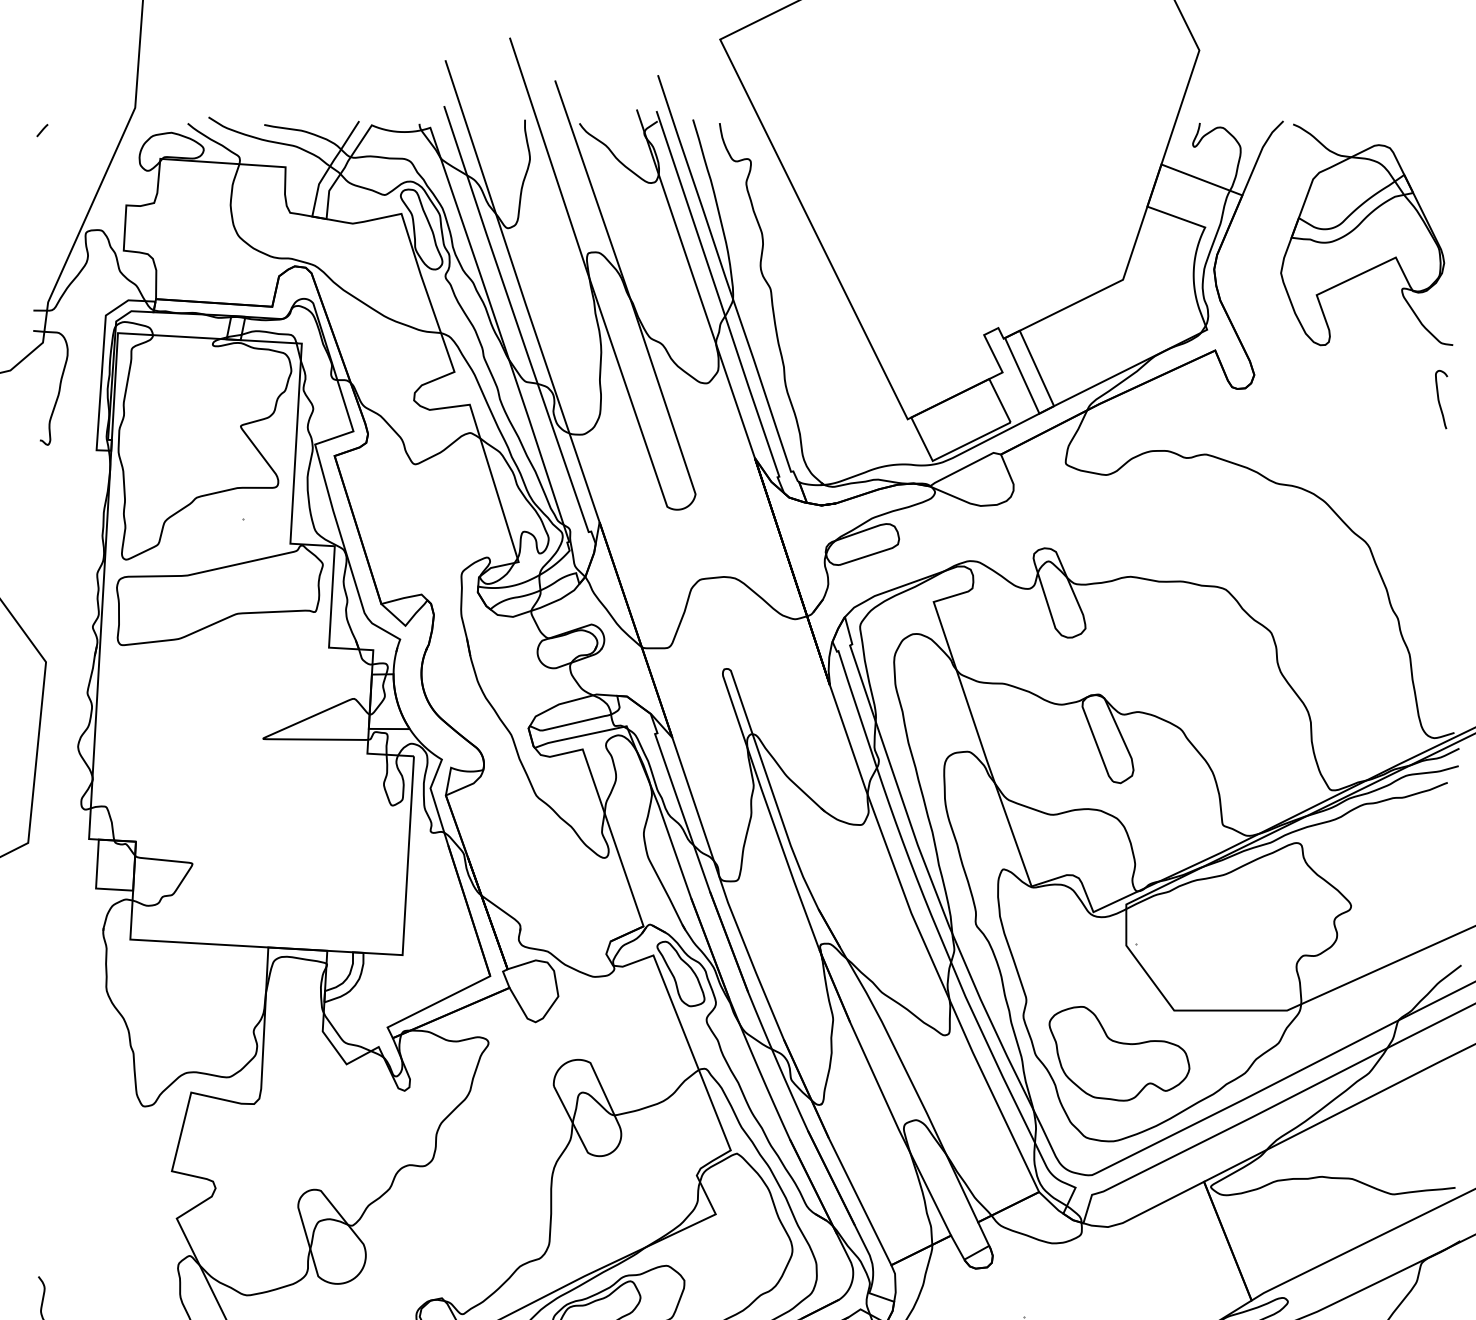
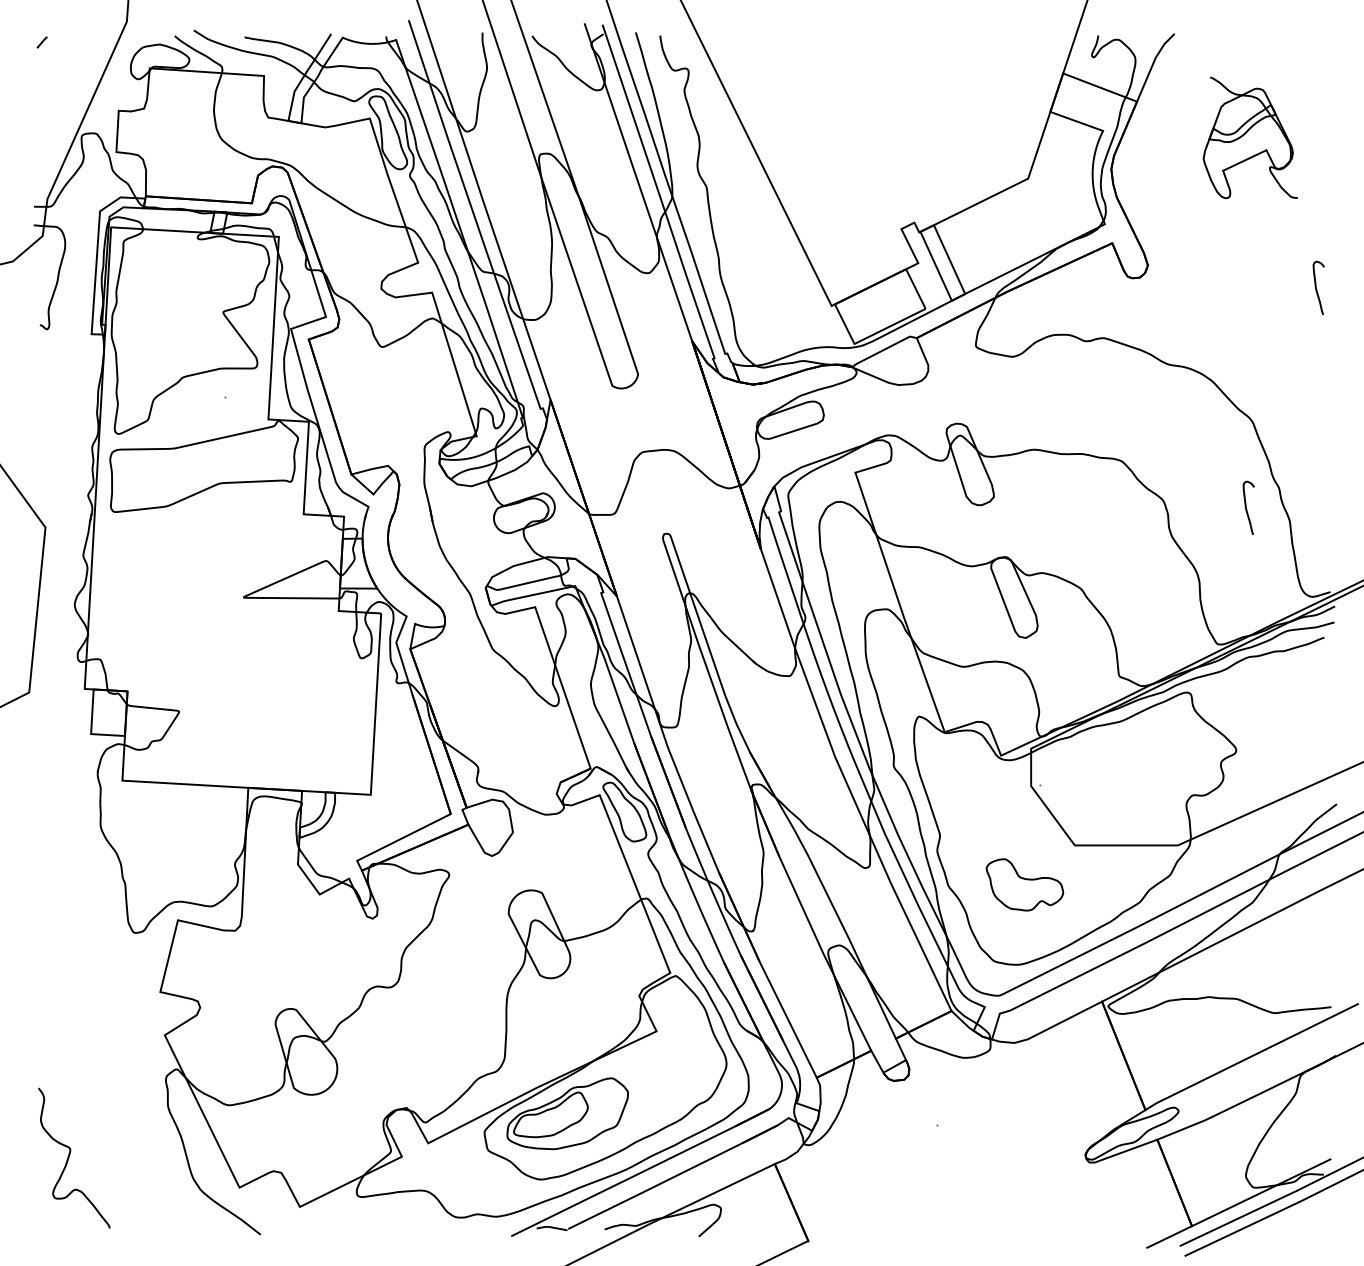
part: (1366, 234) -> (1250, 137), size x0.6
curve: (1362, 640) -> (1246, 507), added
part: (1119, 1053) -> (1024, 884), size x0.6

